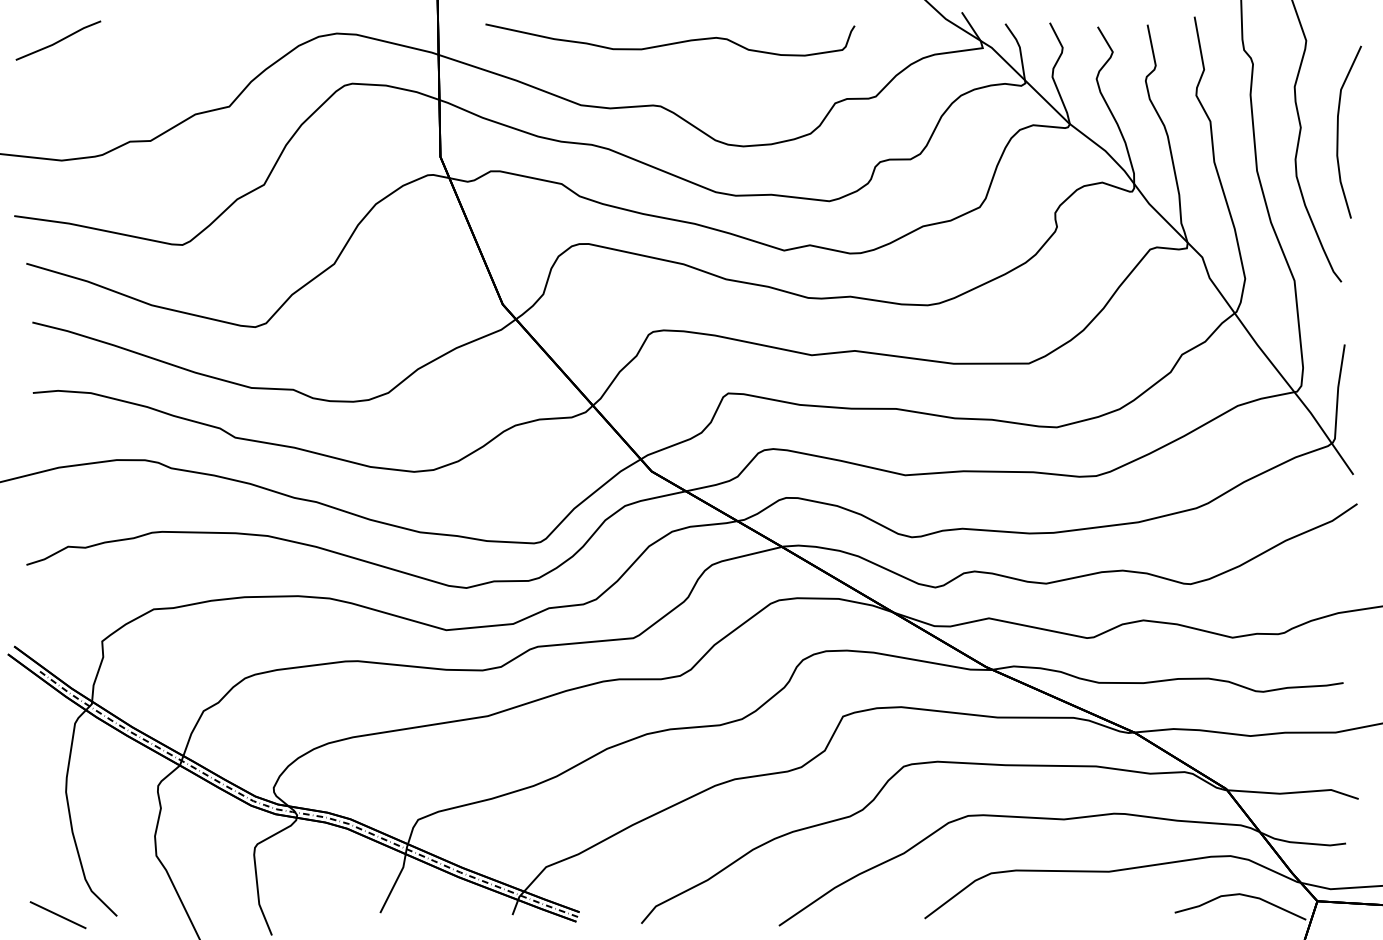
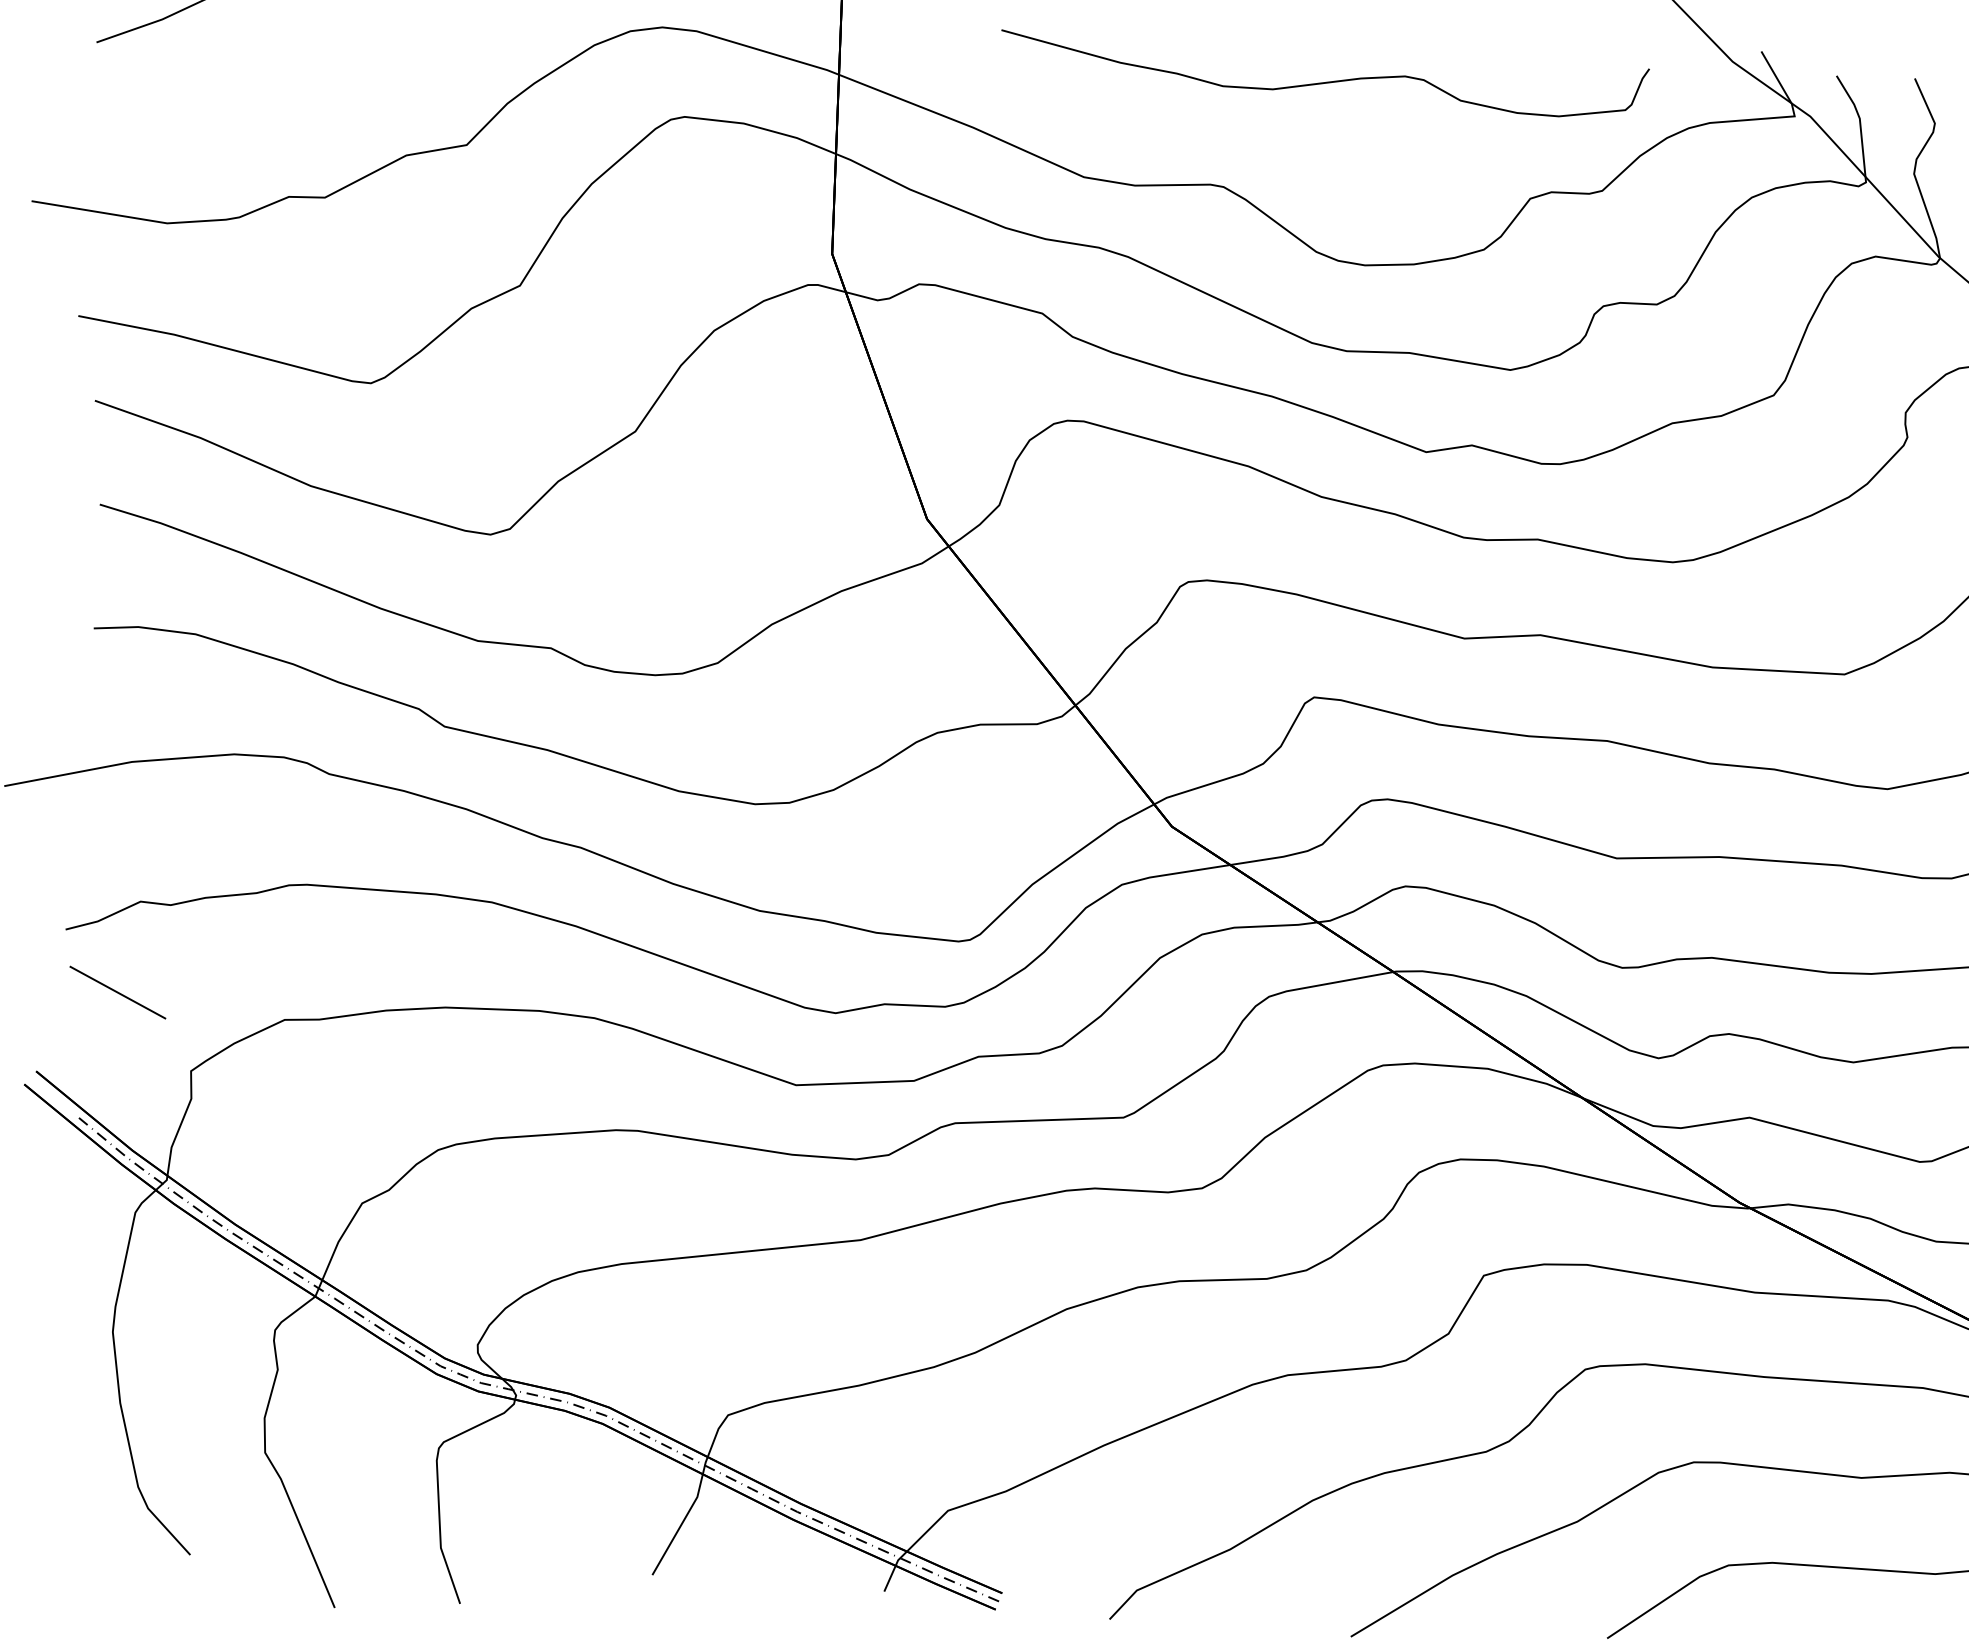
curve: (672, 42) -> (1327, 80), moved
line: (57, 915) -> (116, 993), moved

